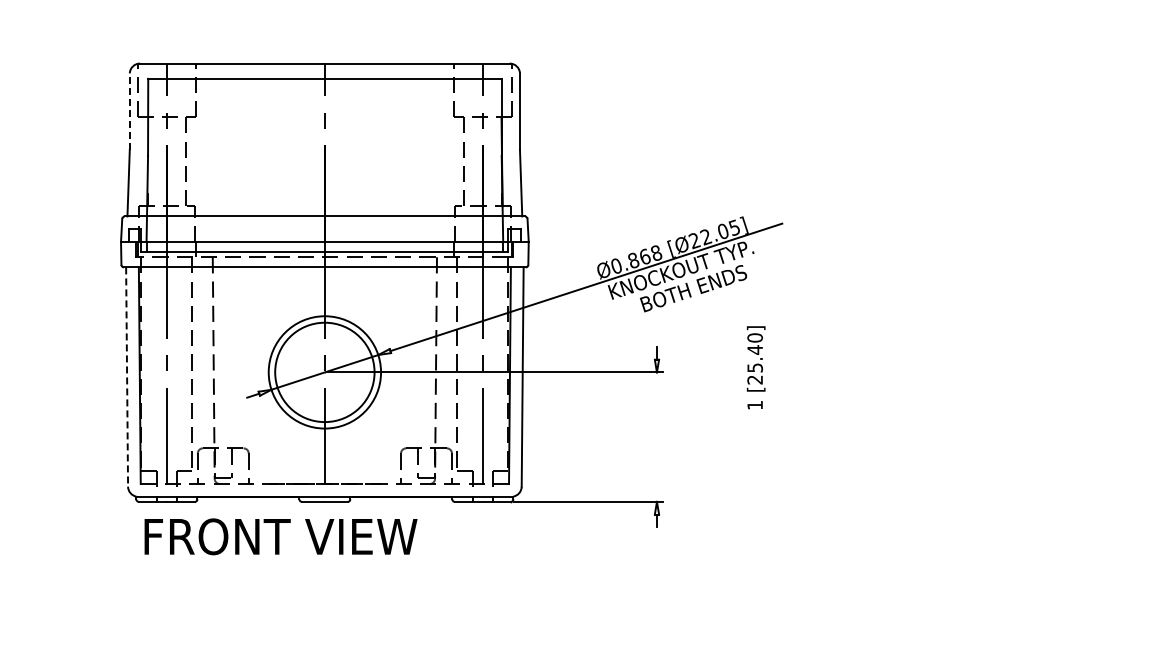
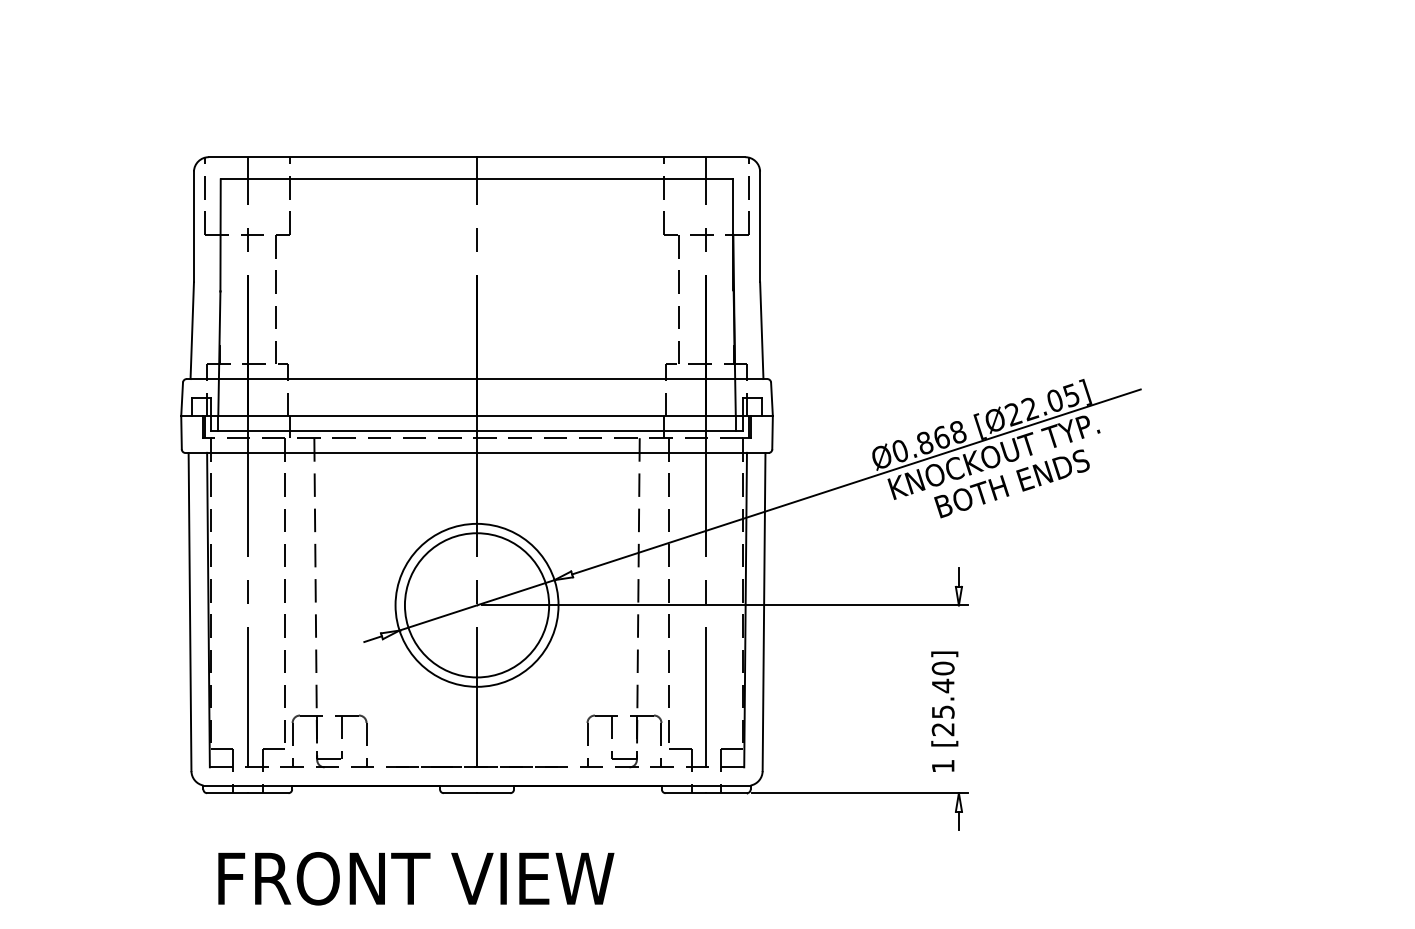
line: (129, 111) -> (193, 226), dashed -> solid
text: (755, 367) -> (943, 711), moved
line: (127, 377) -> (190, 612), dashed -> solid
text: (280, 536) -> (415, 878), moved

